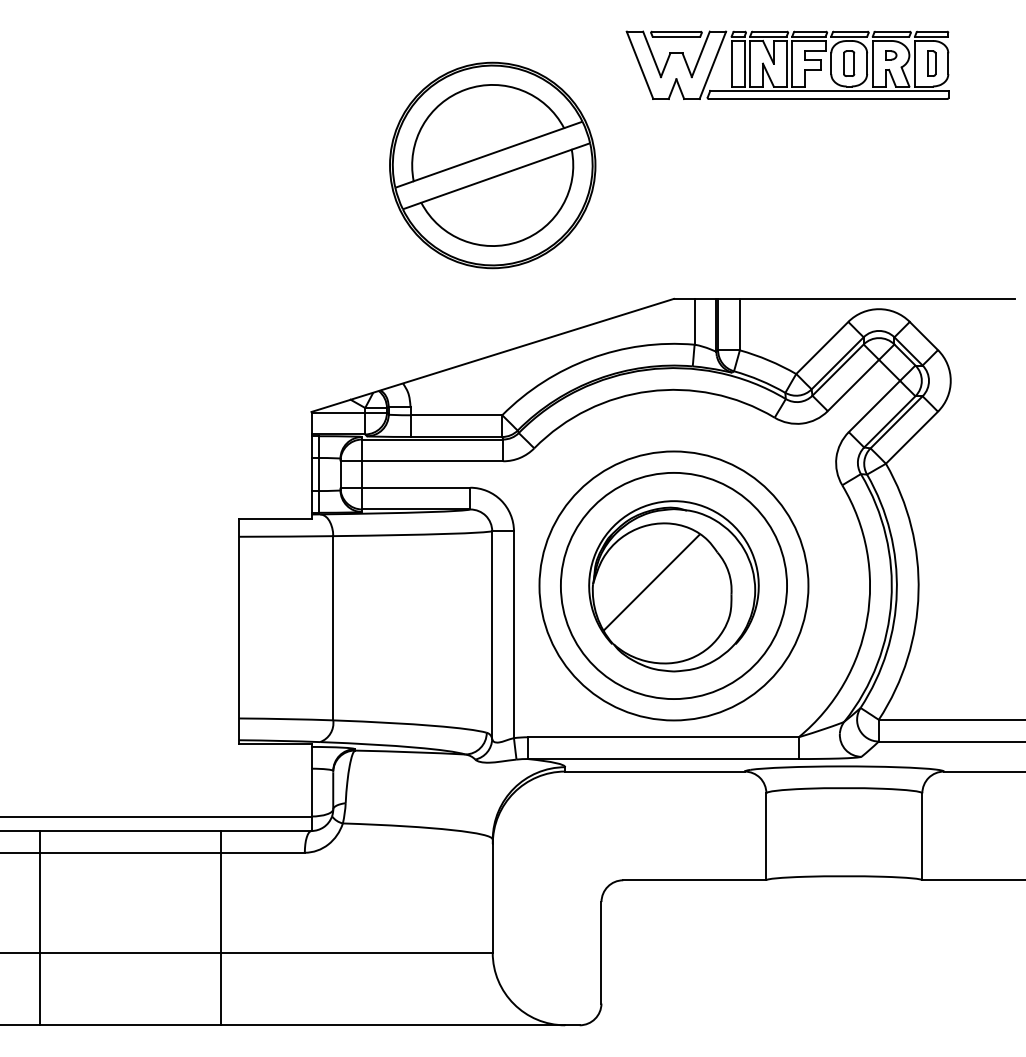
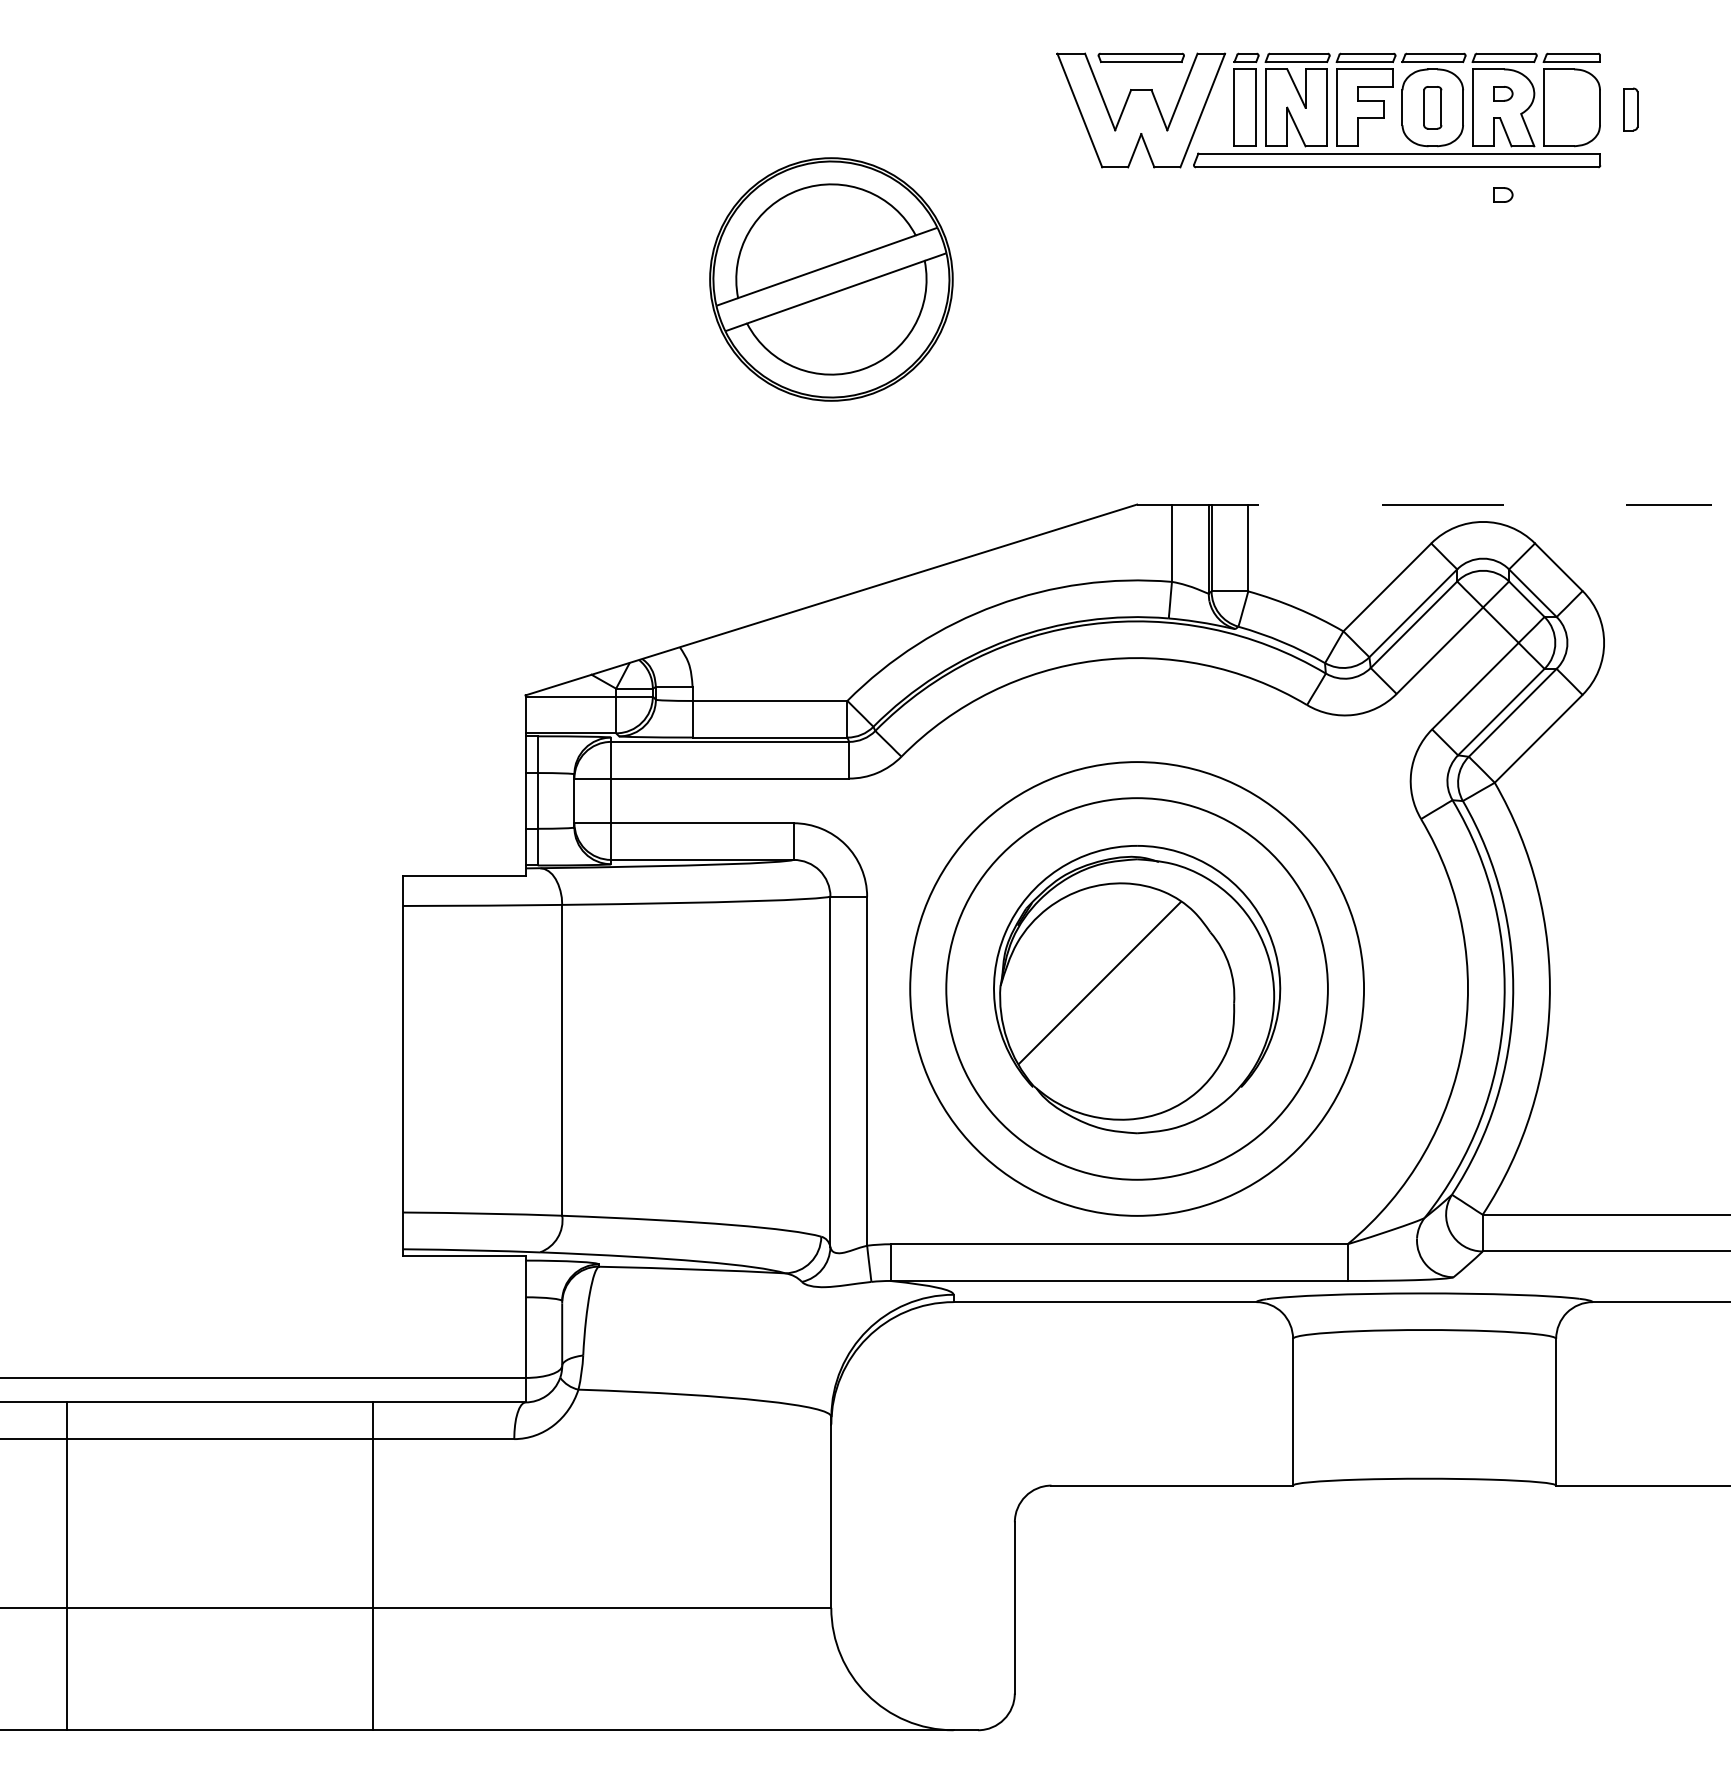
part: (931, 63) -> (1630, 109), moved
part: (891, 115) -> (1504, 195), added
part: (492, 165) -> (830, 279), size x0.7
line: (844, 298) -> (1424, 503), solid -> dashed

